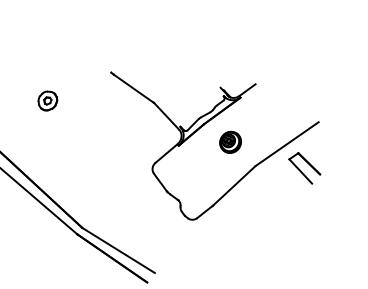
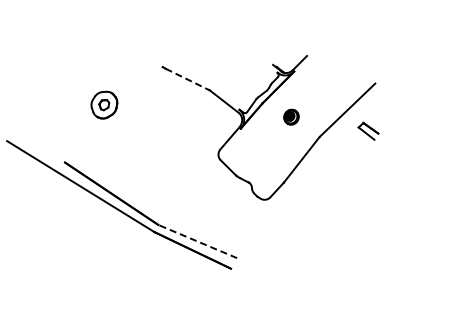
line: (133, 88) -> (187, 79), solid -> dashed
part: (47, 100) -> (104, 104), size x1.4
part: (230, 141) -> (291, 116), size x0.7
part: (304, 168) -> (368, 131), size x0.6
line: (118, 250) -> (197, 241), solid -> dashed

